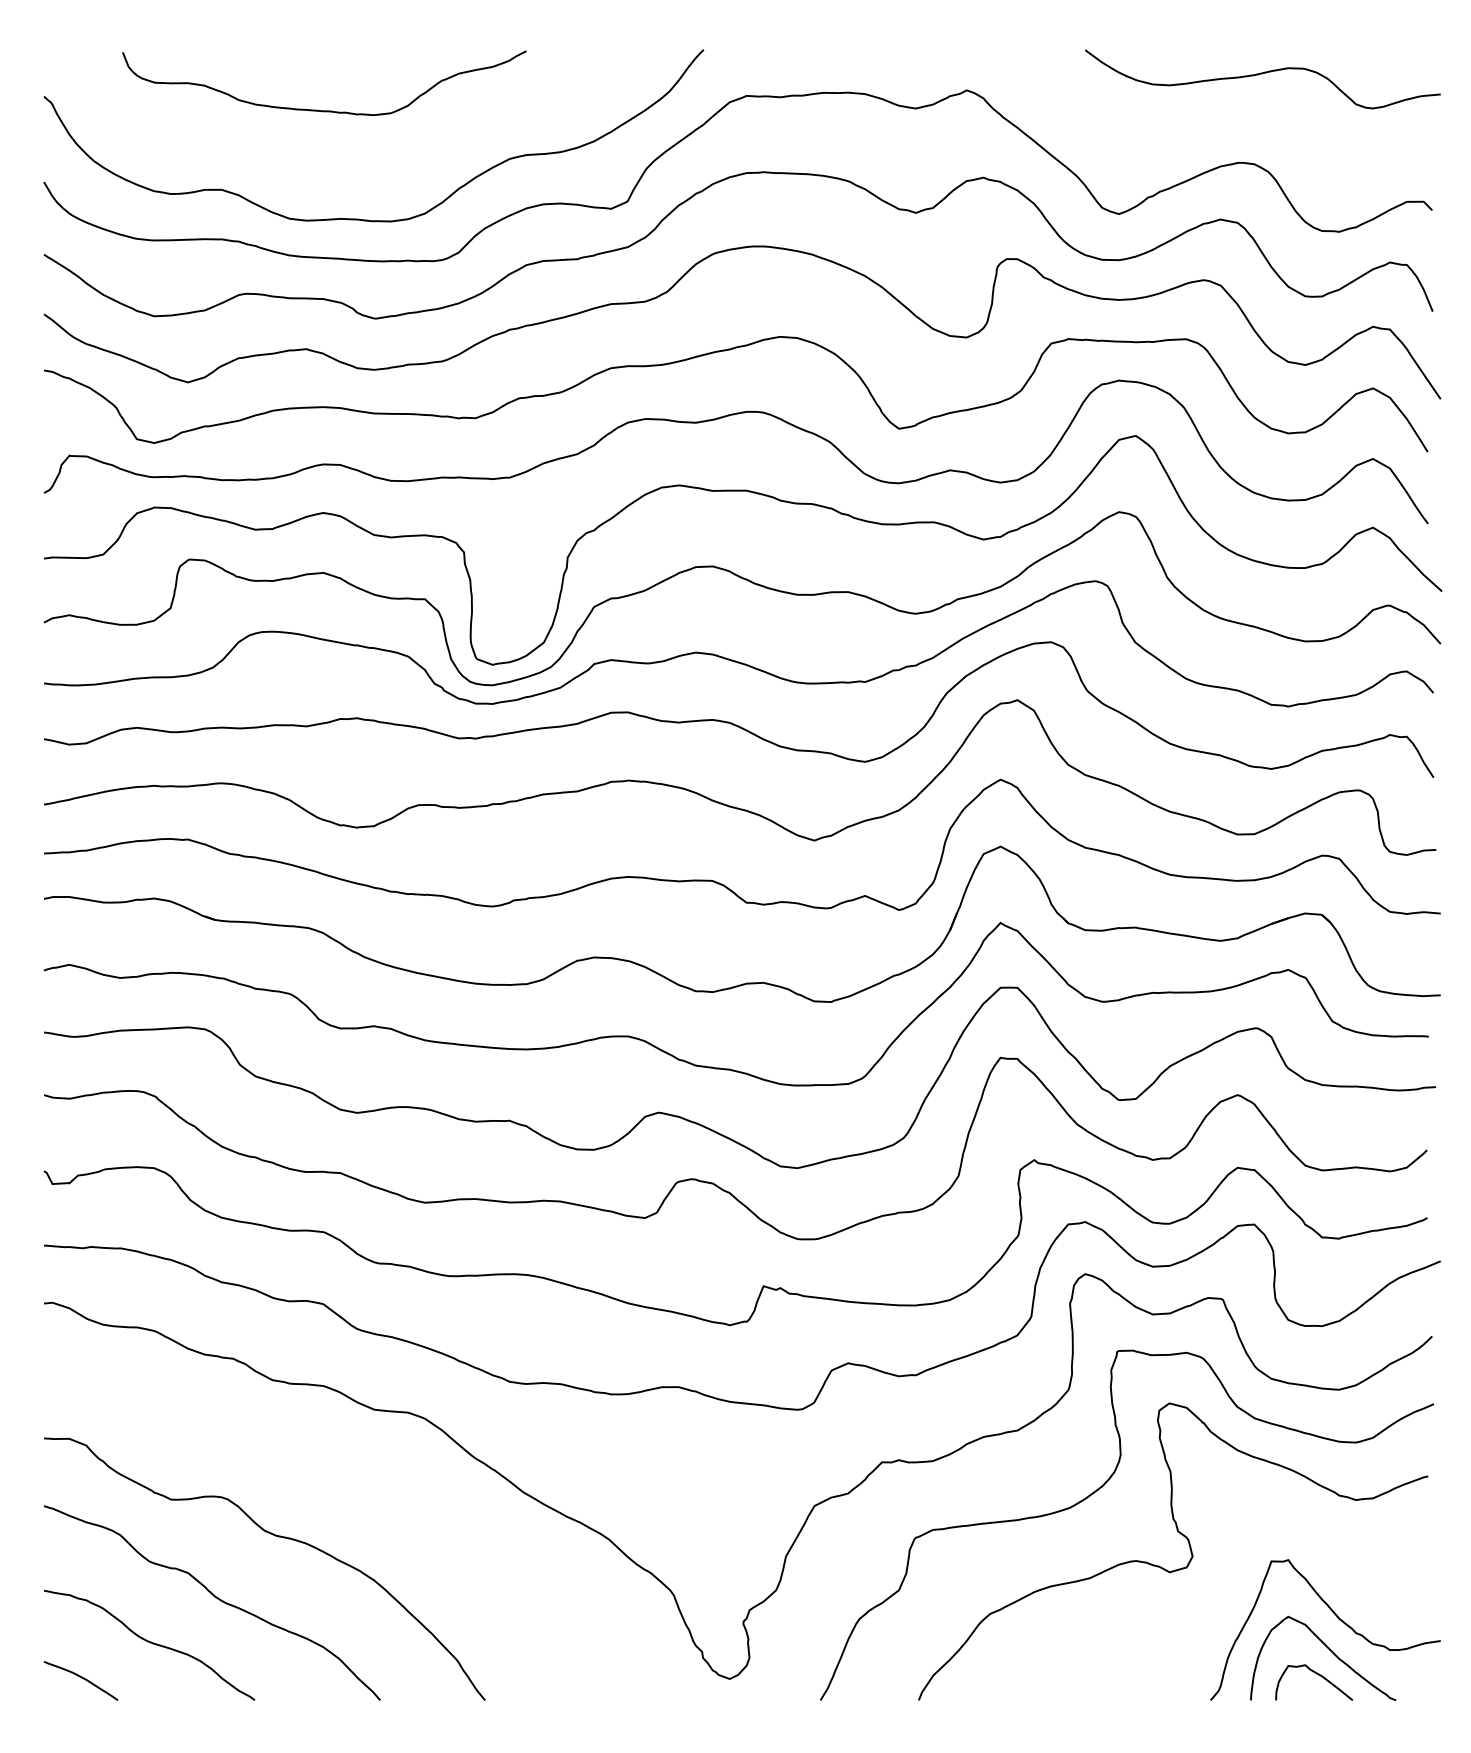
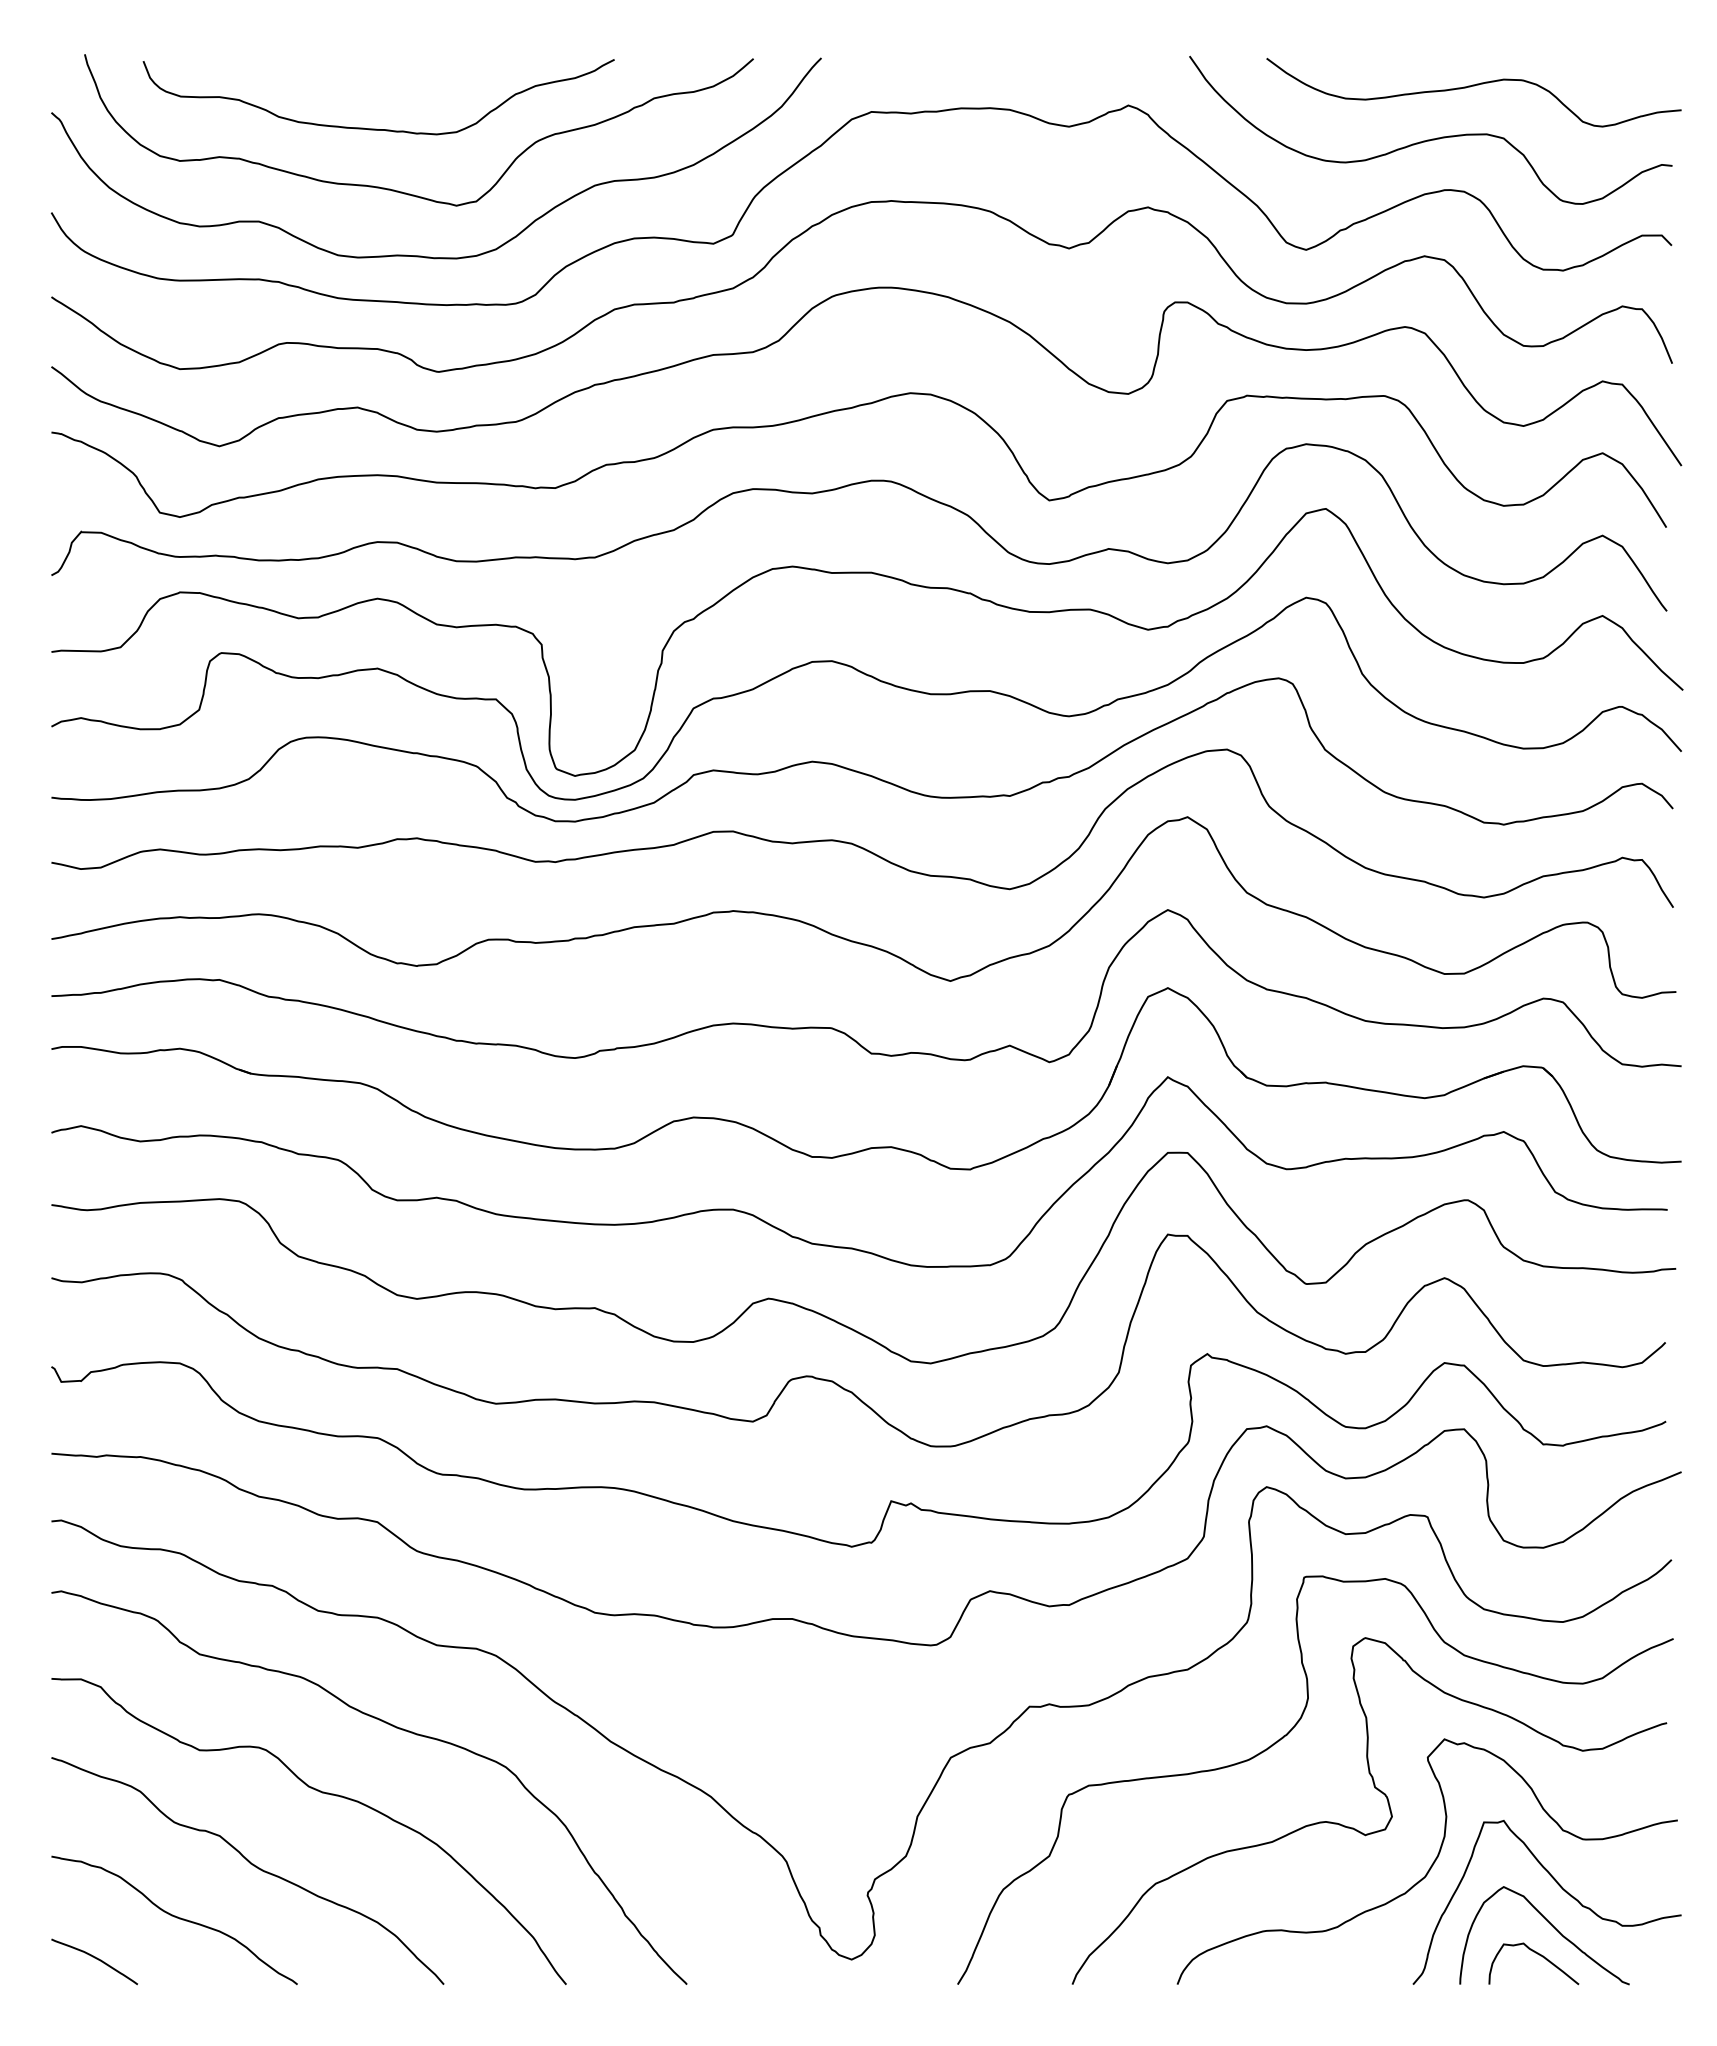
curve: (1227, 118) -> (1432, 138), added
curve: (344, 164) -> (402, 191), added
curve: (339, 1480) -> (396, 1728), added
curve: (1226, 1597) -> (1431, 1864), added

